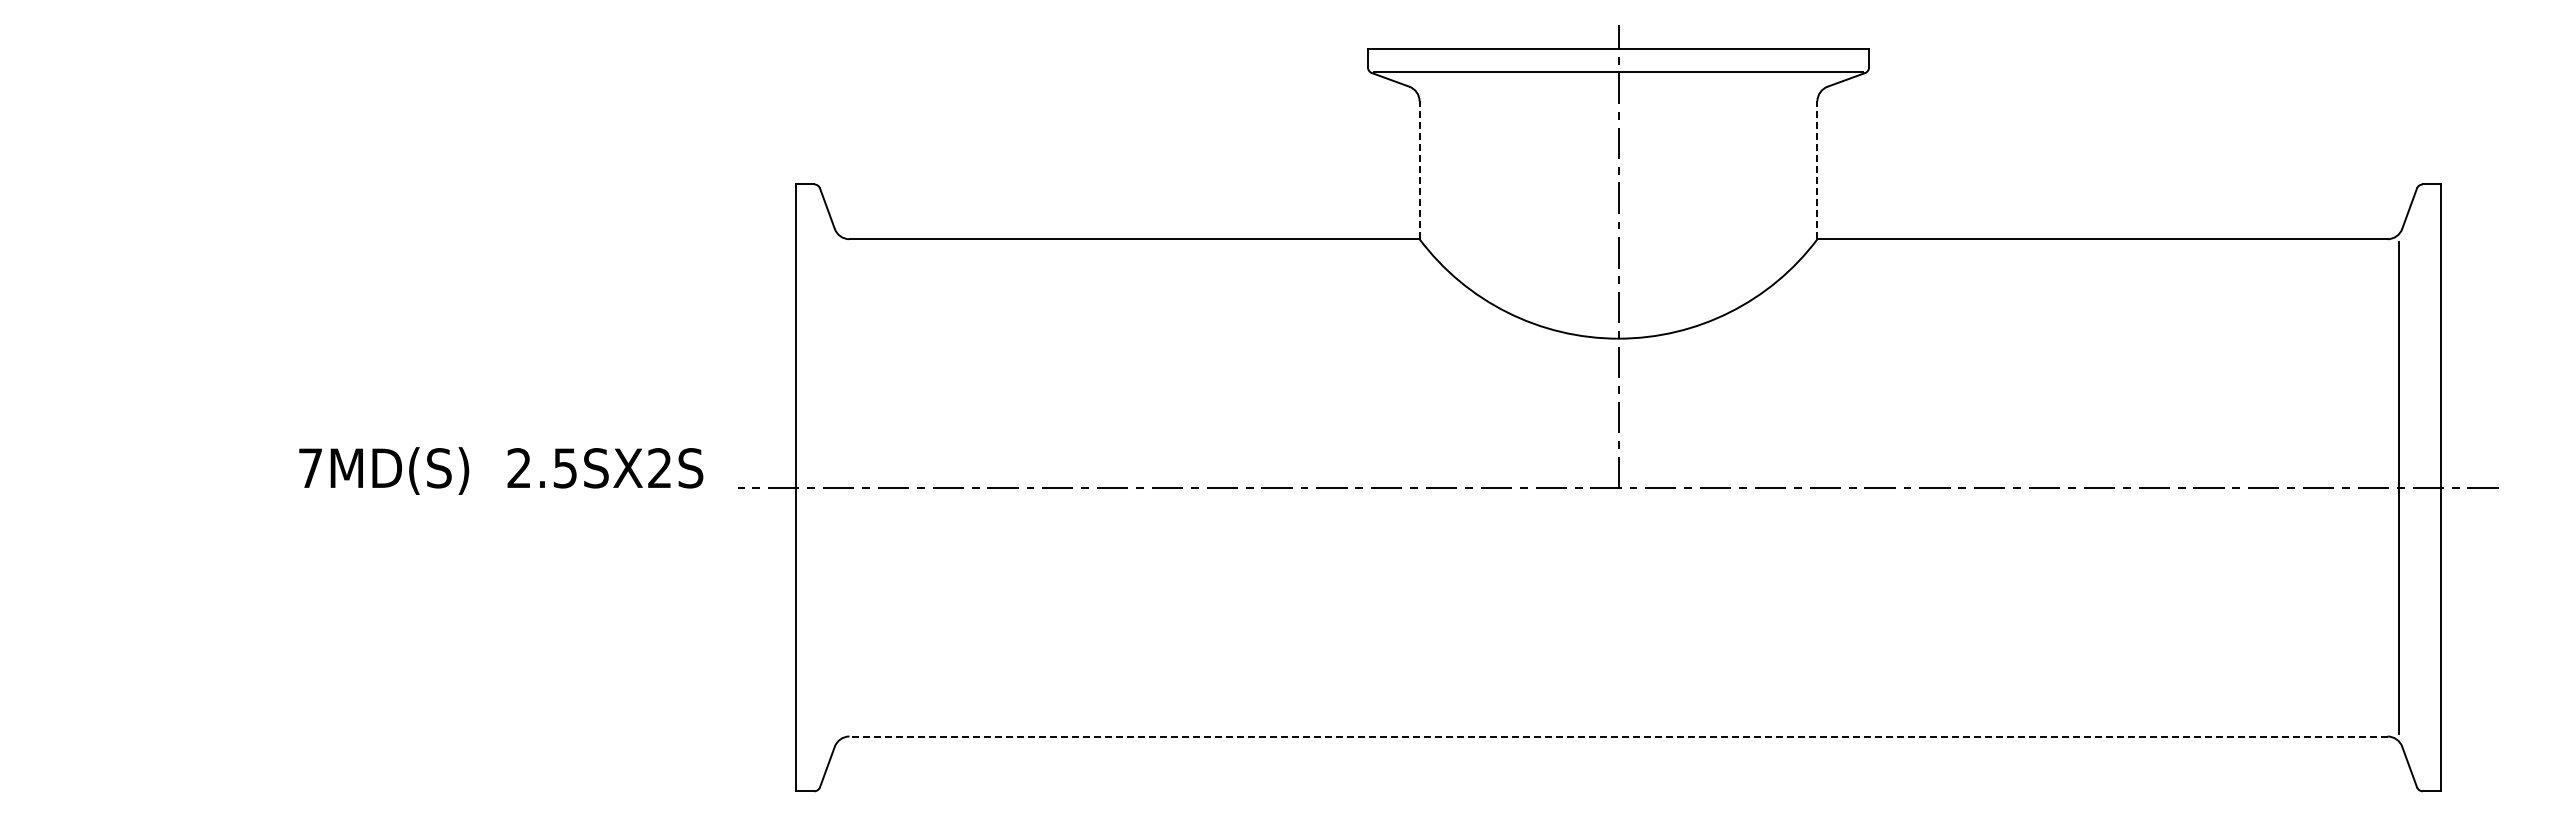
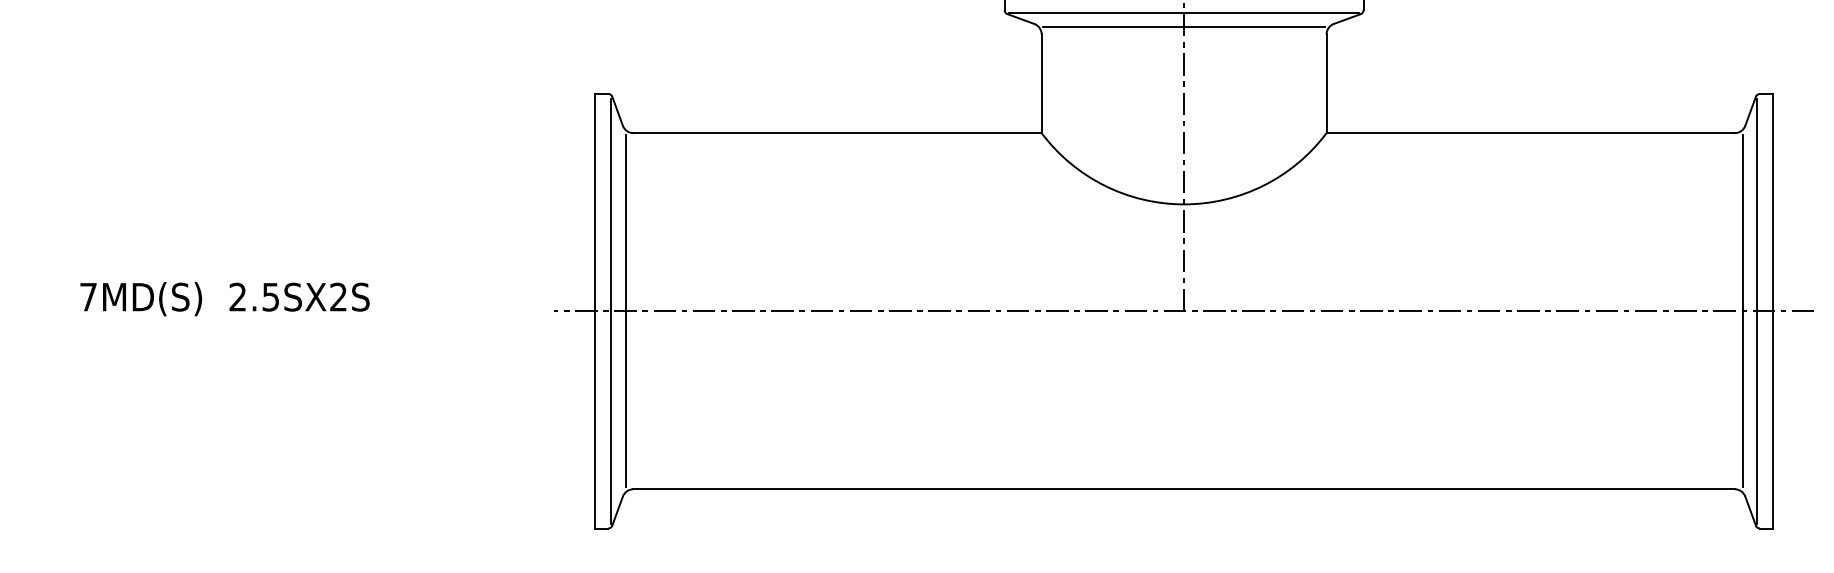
line: (1618, 90) -> (1184, 26), added
line: (1419, 170) -> (1041, 83), dashed -> solid
line: (1817, 170) -> (1326, 83), dashed -> solid
text: (501, 470) -> (225, 298), moved
line: (818, 487) -> (611, 310), added
line: (838, 487) -> (625, 310), added
line: (2418, 487) -> (1756, 310), added
line: (1618, 736) -> (1184, 489), dashed -> solid

